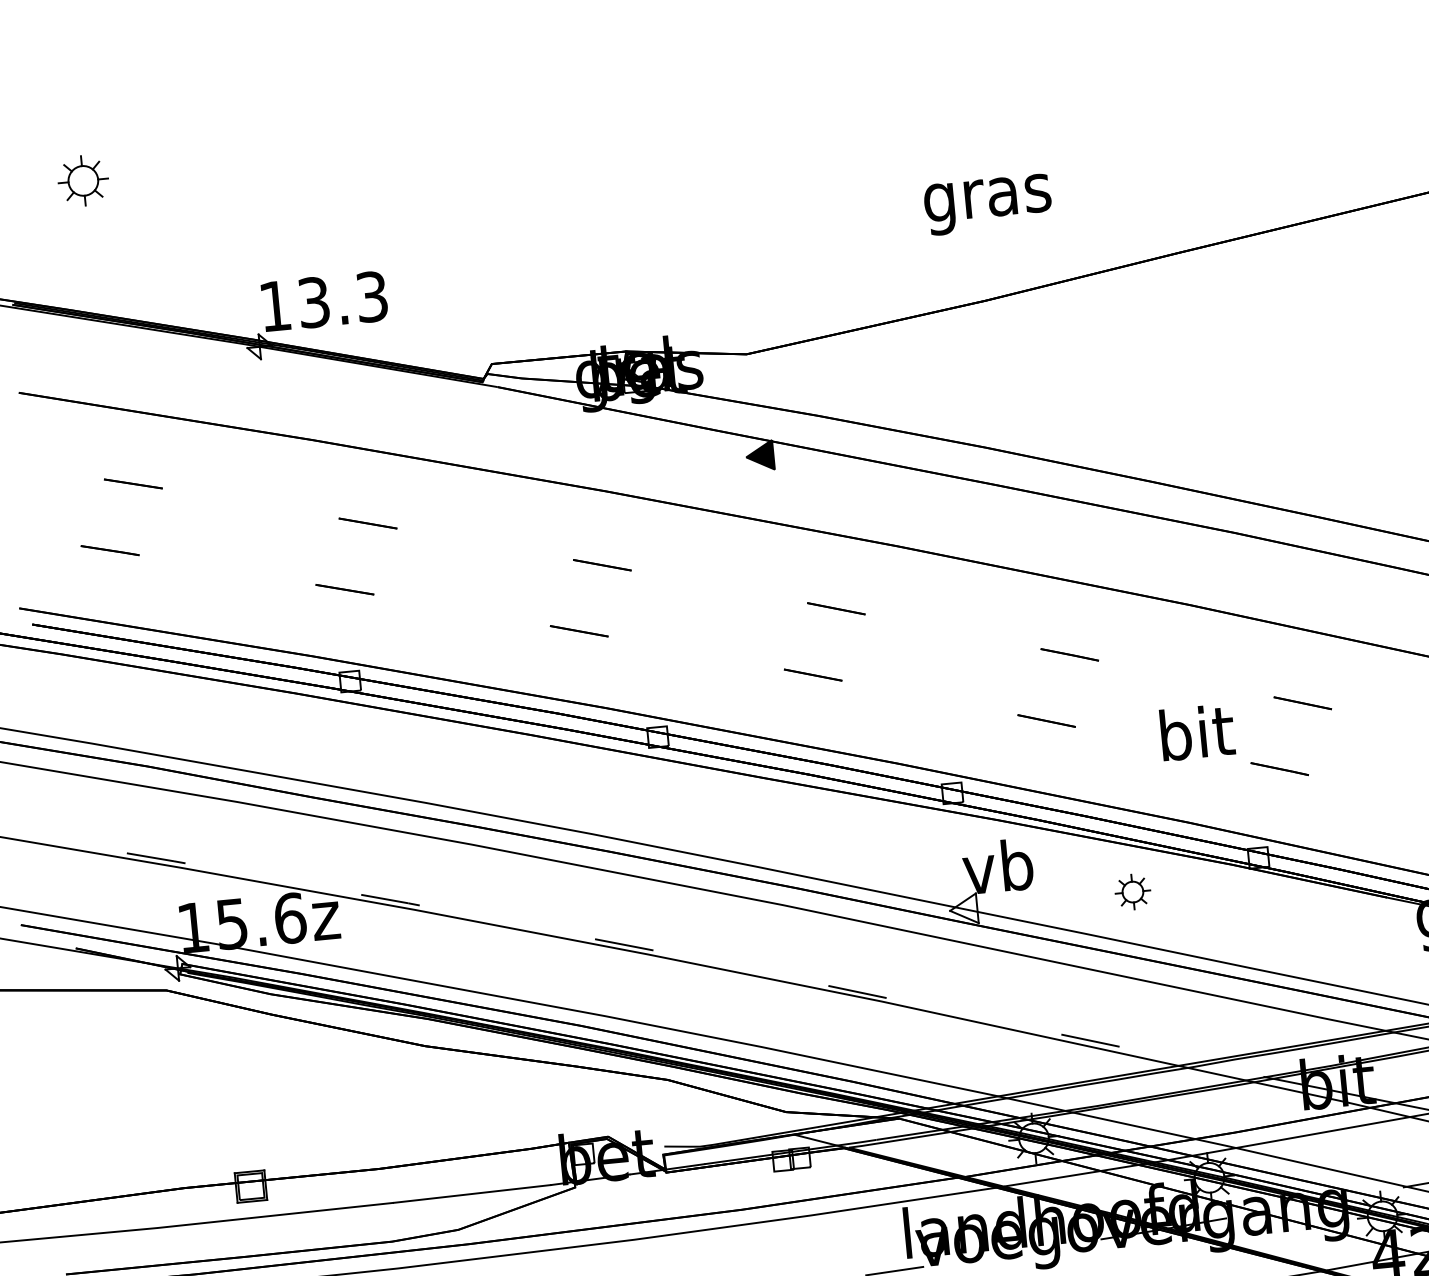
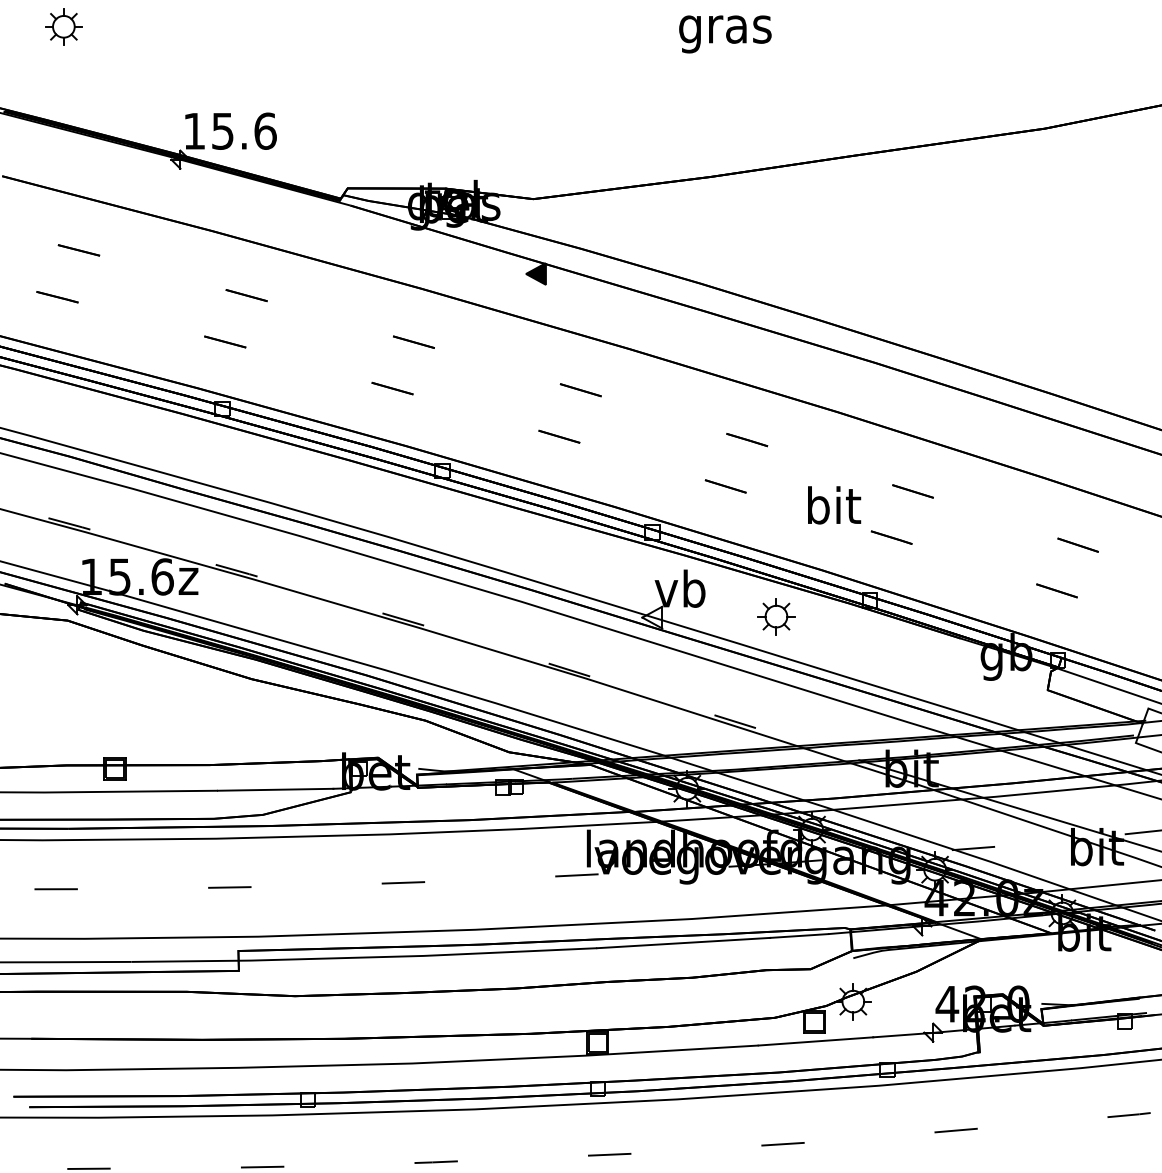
text: (988, 204) -> (725, 34), moved
text: (343, 298) -> (244, 130), 13.3 -> 15.6
part: (1132, 891) -> (776, 616), size x1.43

